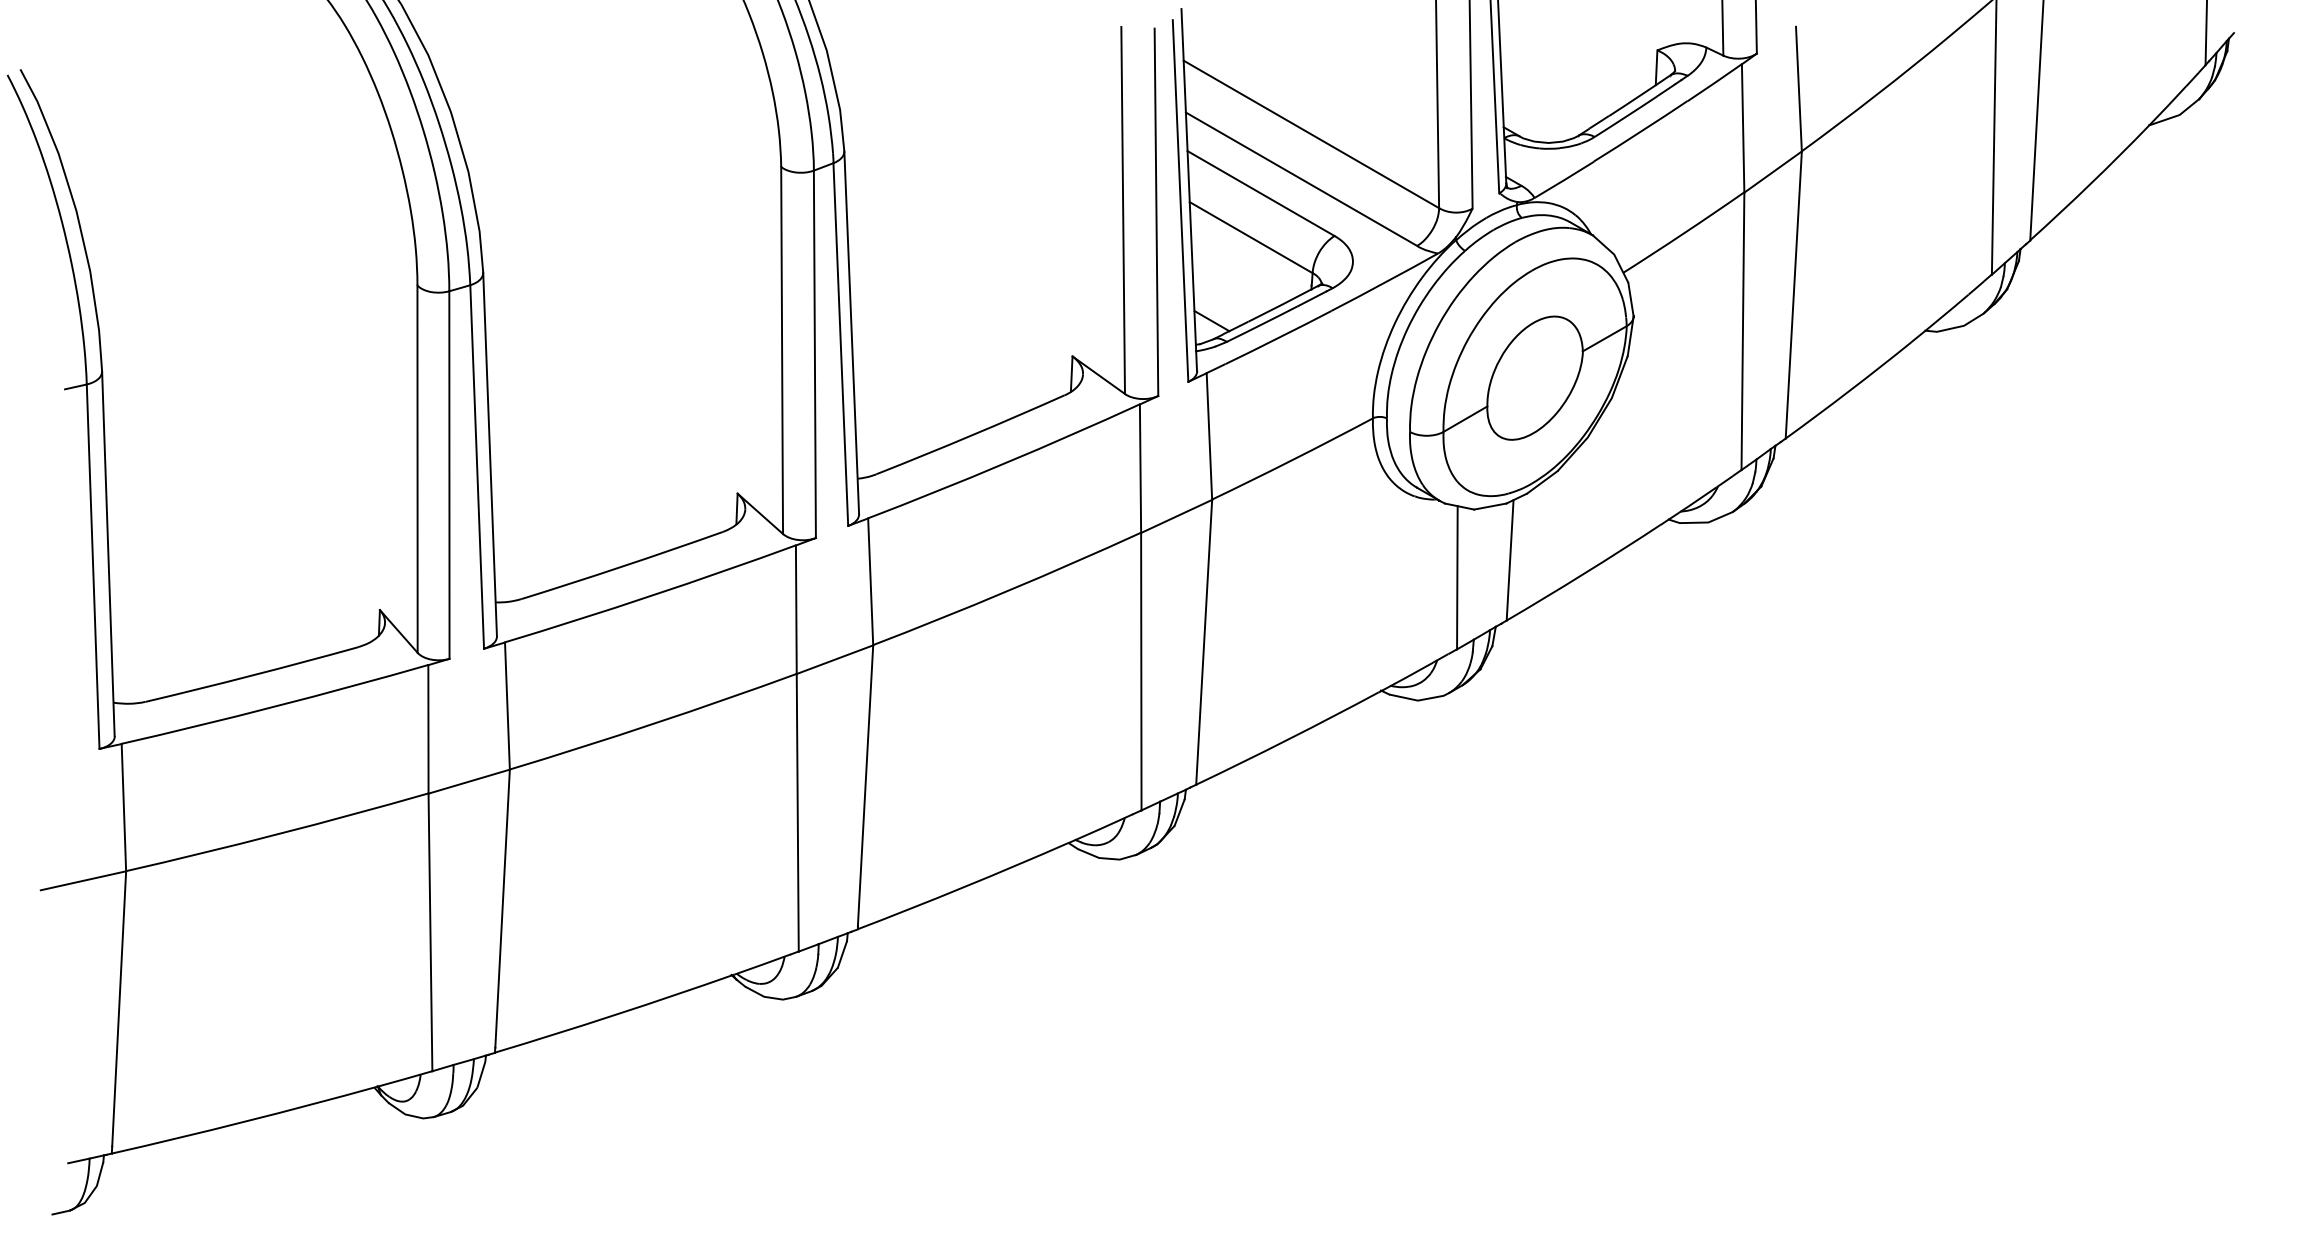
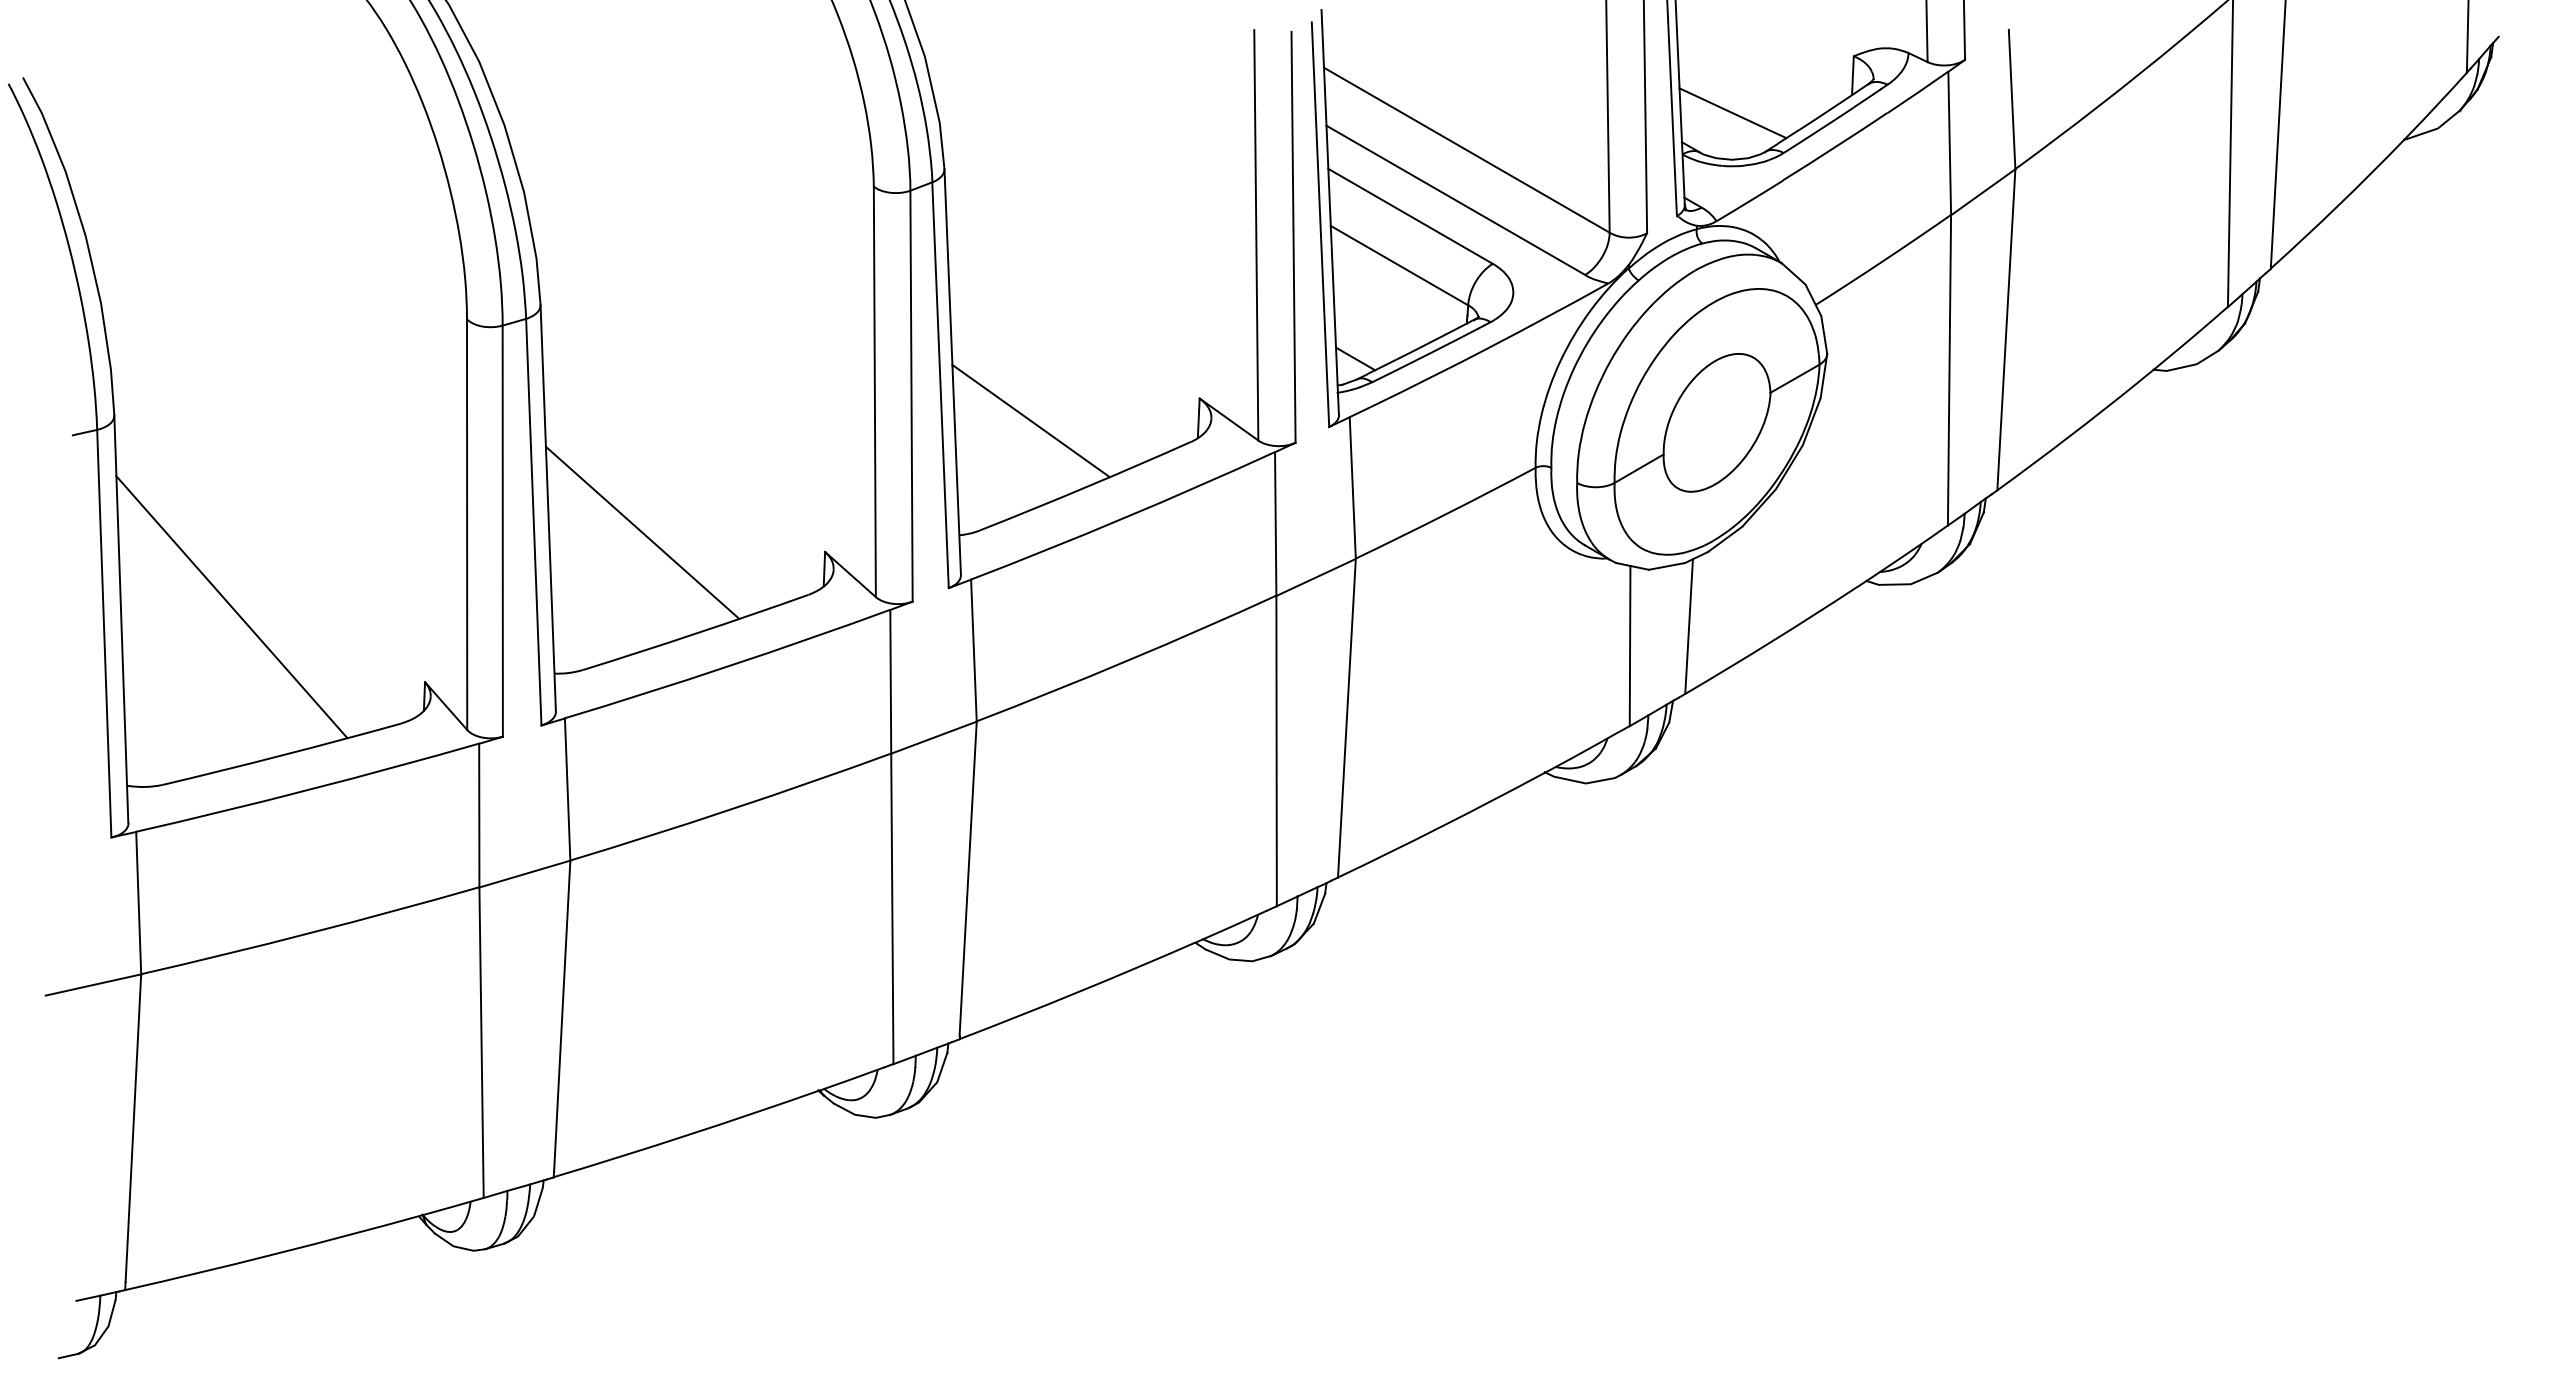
line: (1548, 101) -> (1732, 113), added
line: (921, 376) -> (1030, 420), added
line: (574, 476) -> (642, 532), added
line: (206, 542) -> (231, 606), added

